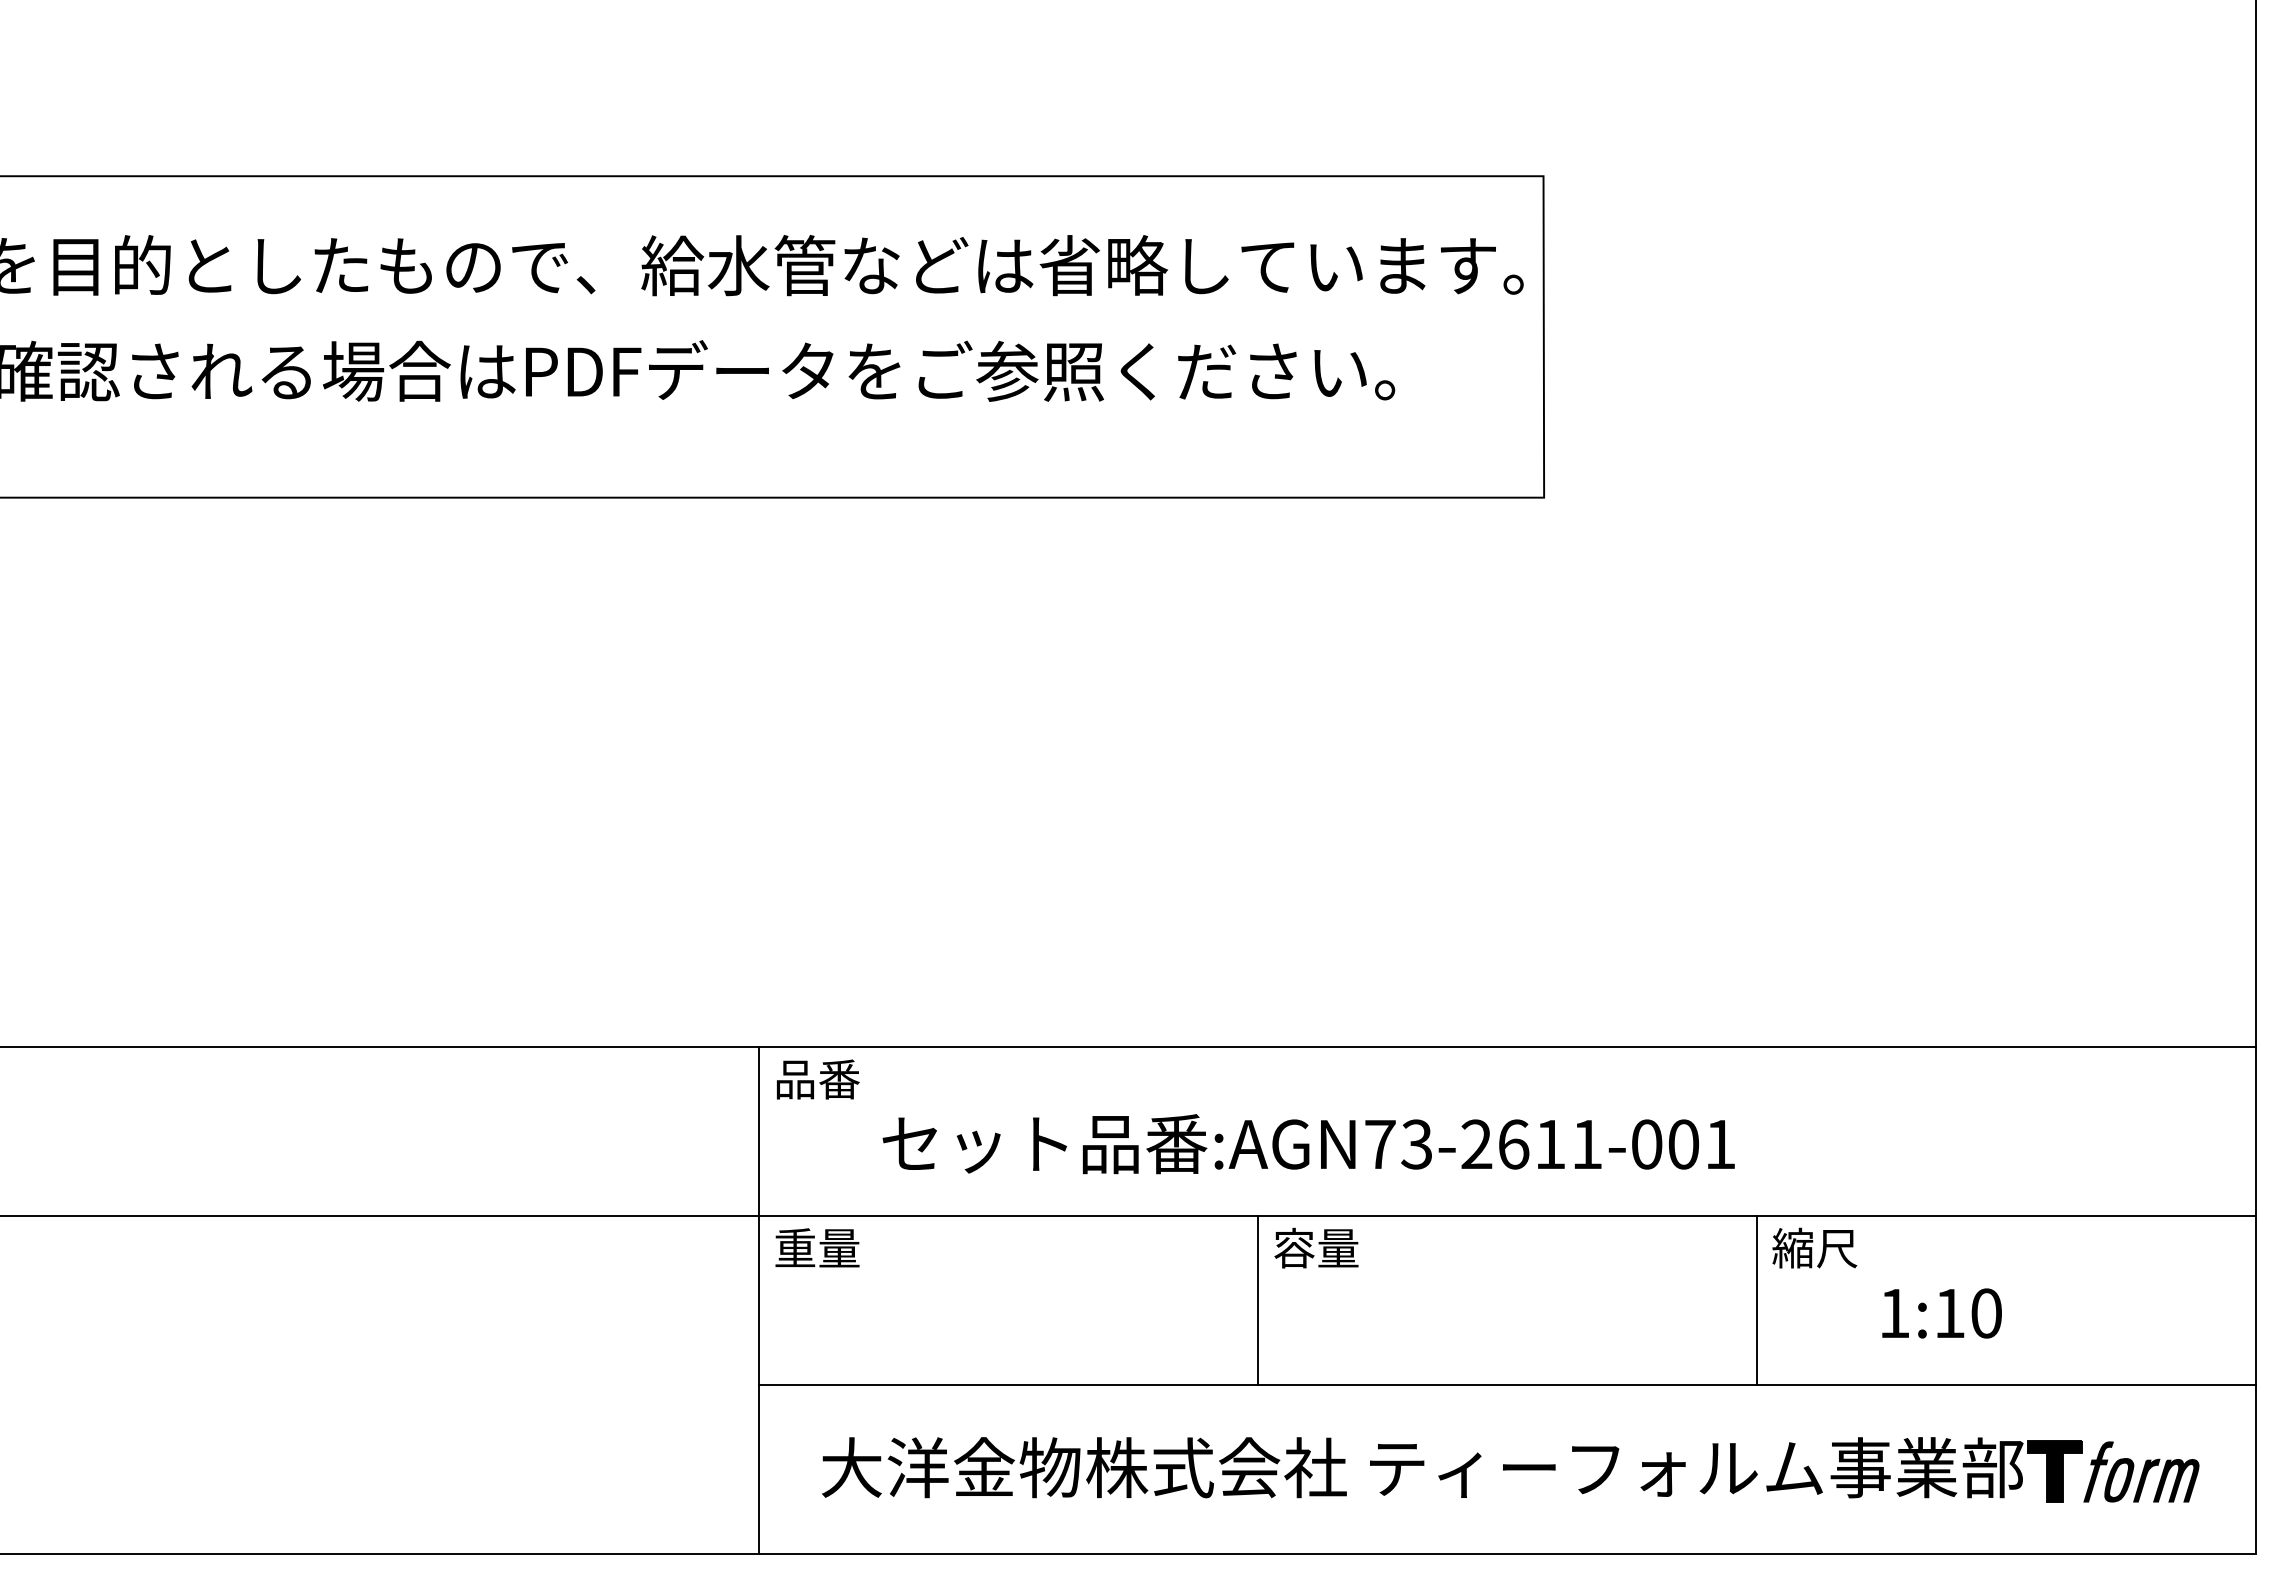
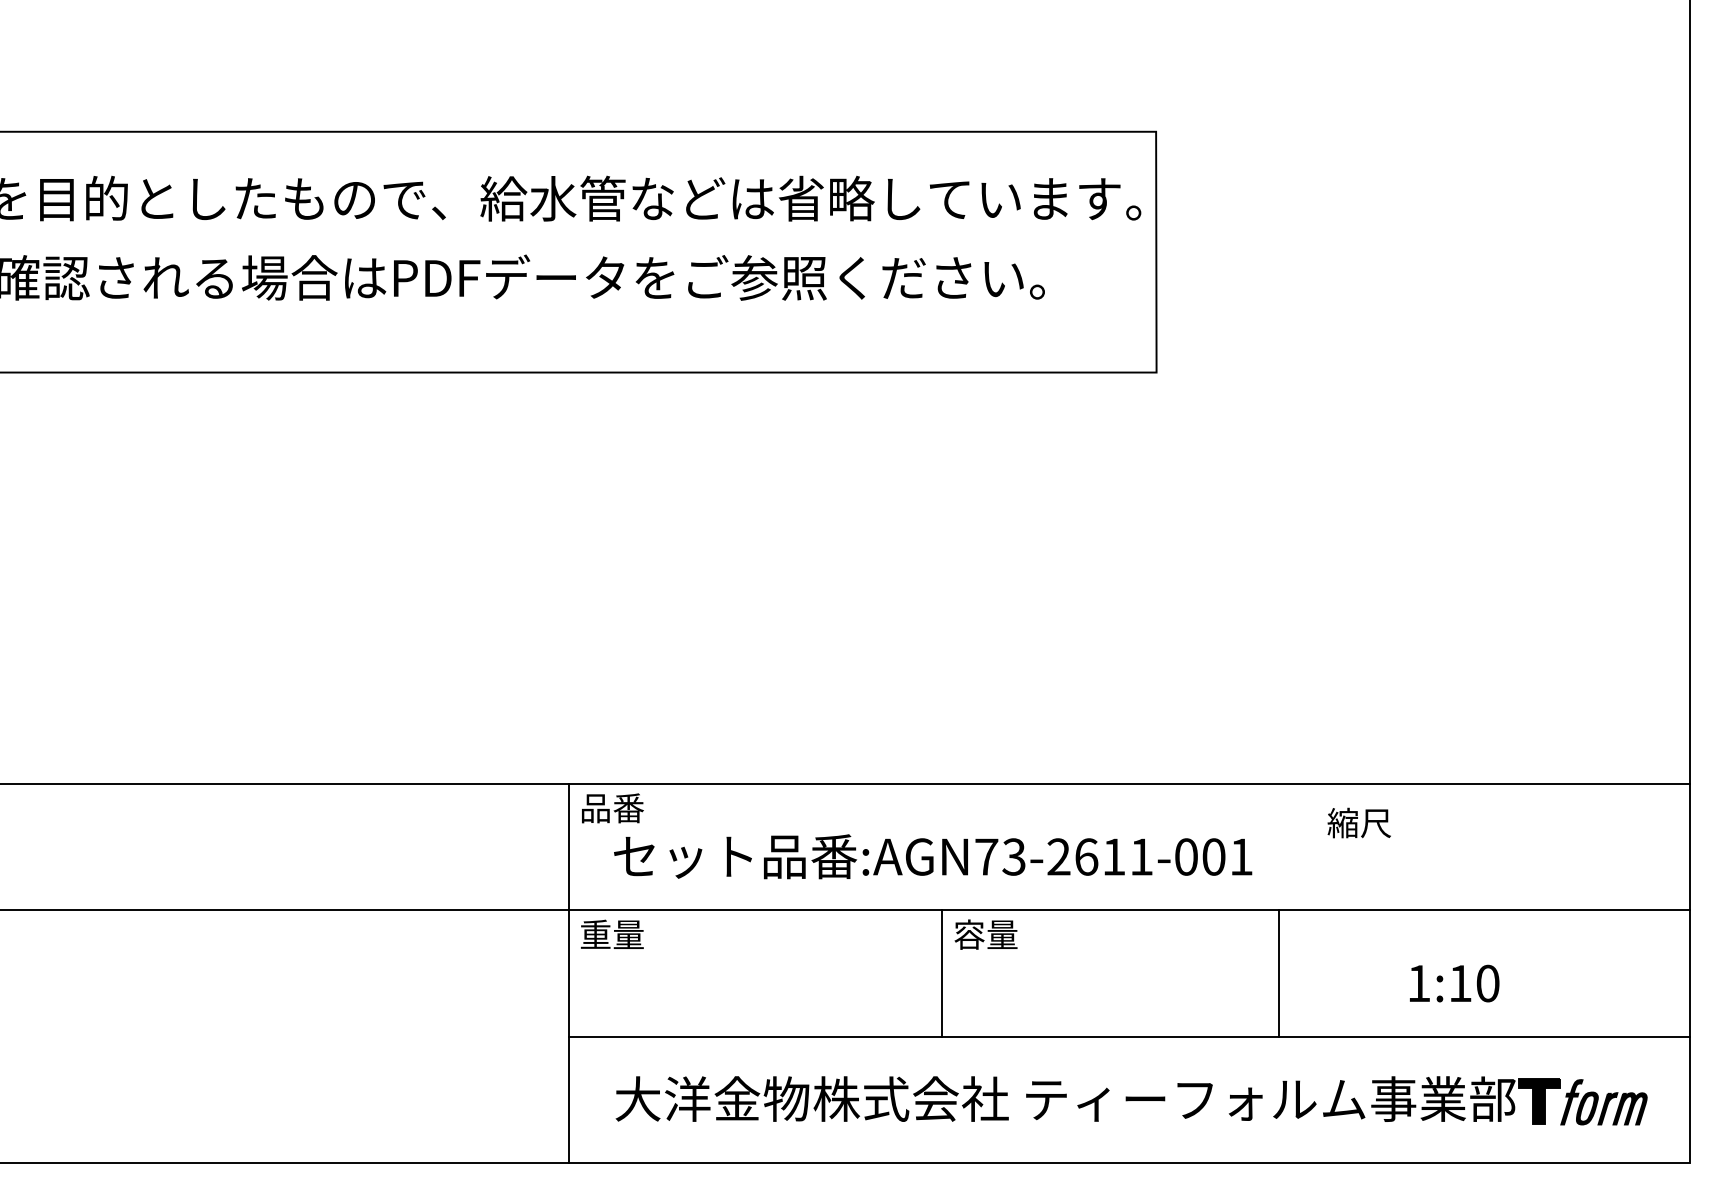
text: (1308, 1144) -> (932, 857), moved
text: (1814, 1247) -> (1359, 822), moved
line: (1757, 1299) -> (1278, 973), moved

